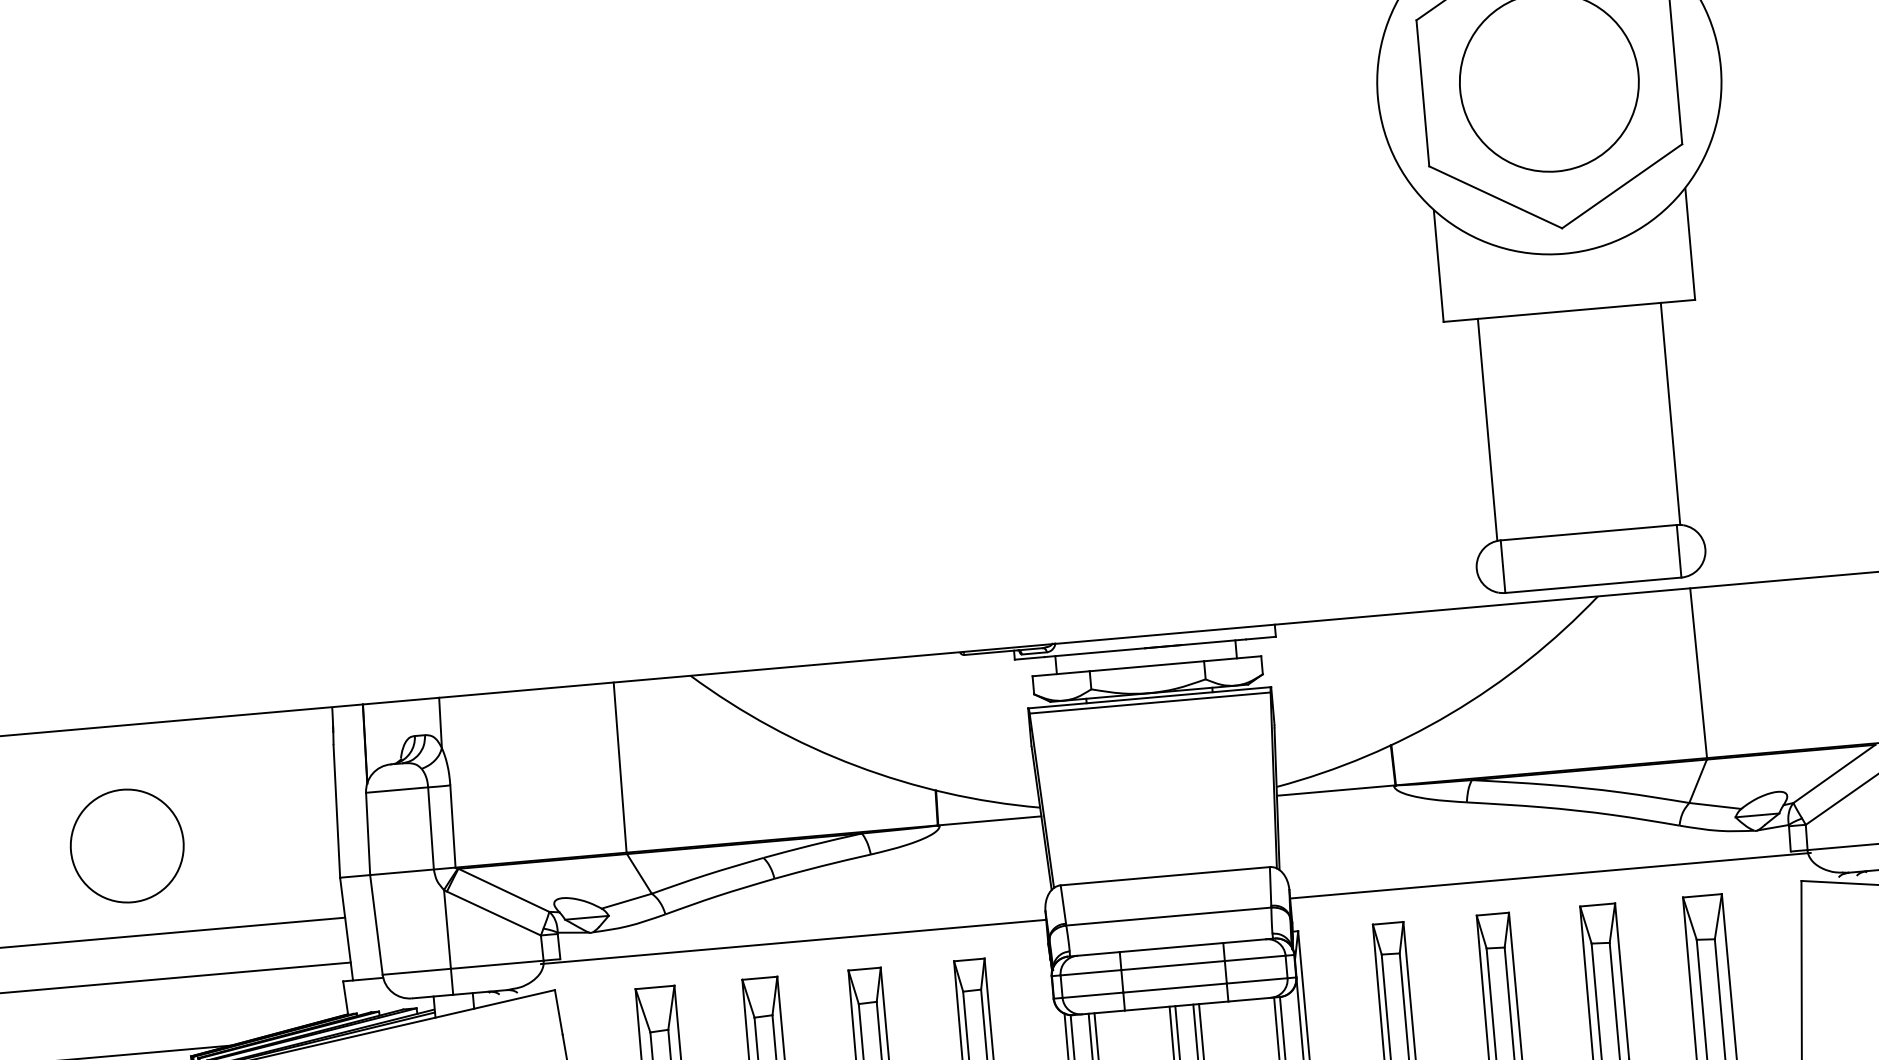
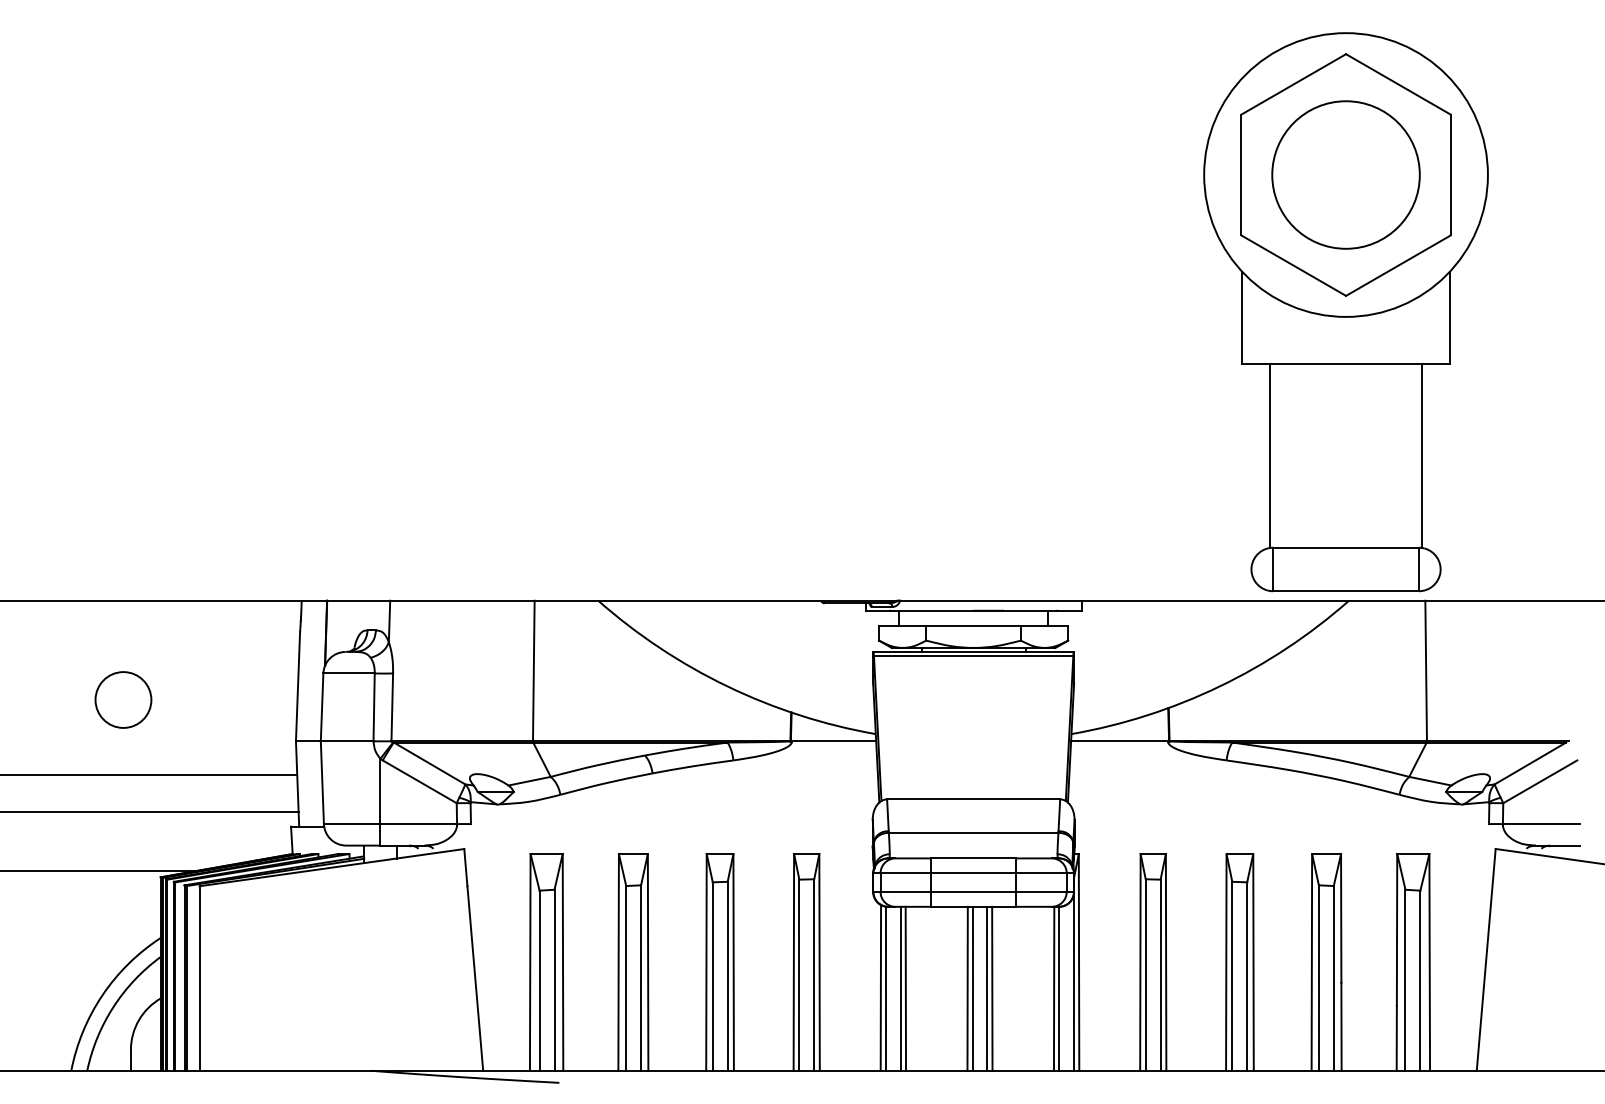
circle: (127, 845) -> (123, 699), size x0.6
line: (1549, 875) -> (1289, 826), removed
line: (793, 941) -> (663, 826), removed

